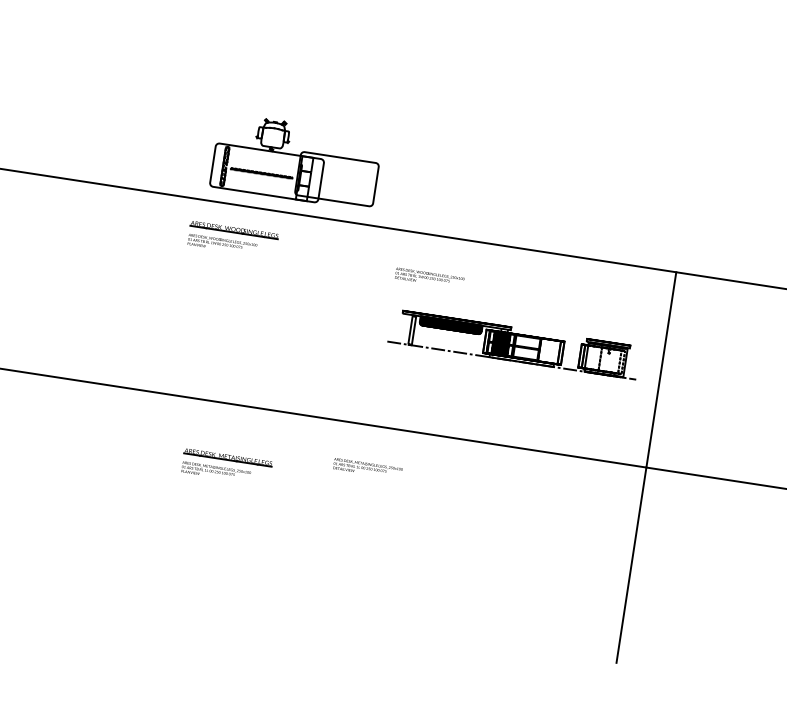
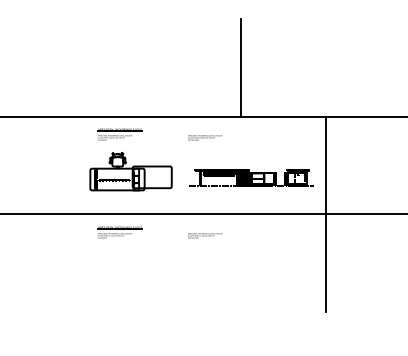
line: (521, 148) -> (240, 67), added
part: (295, 160) -> (130, 171), moved
part: (232, 239) -> (119, 134), moved
part: (514, 343) -> (251, 177), moved
part: (226, 466) -> (119, 232), moved
text: (368, 467) -> (205, 235), moved

